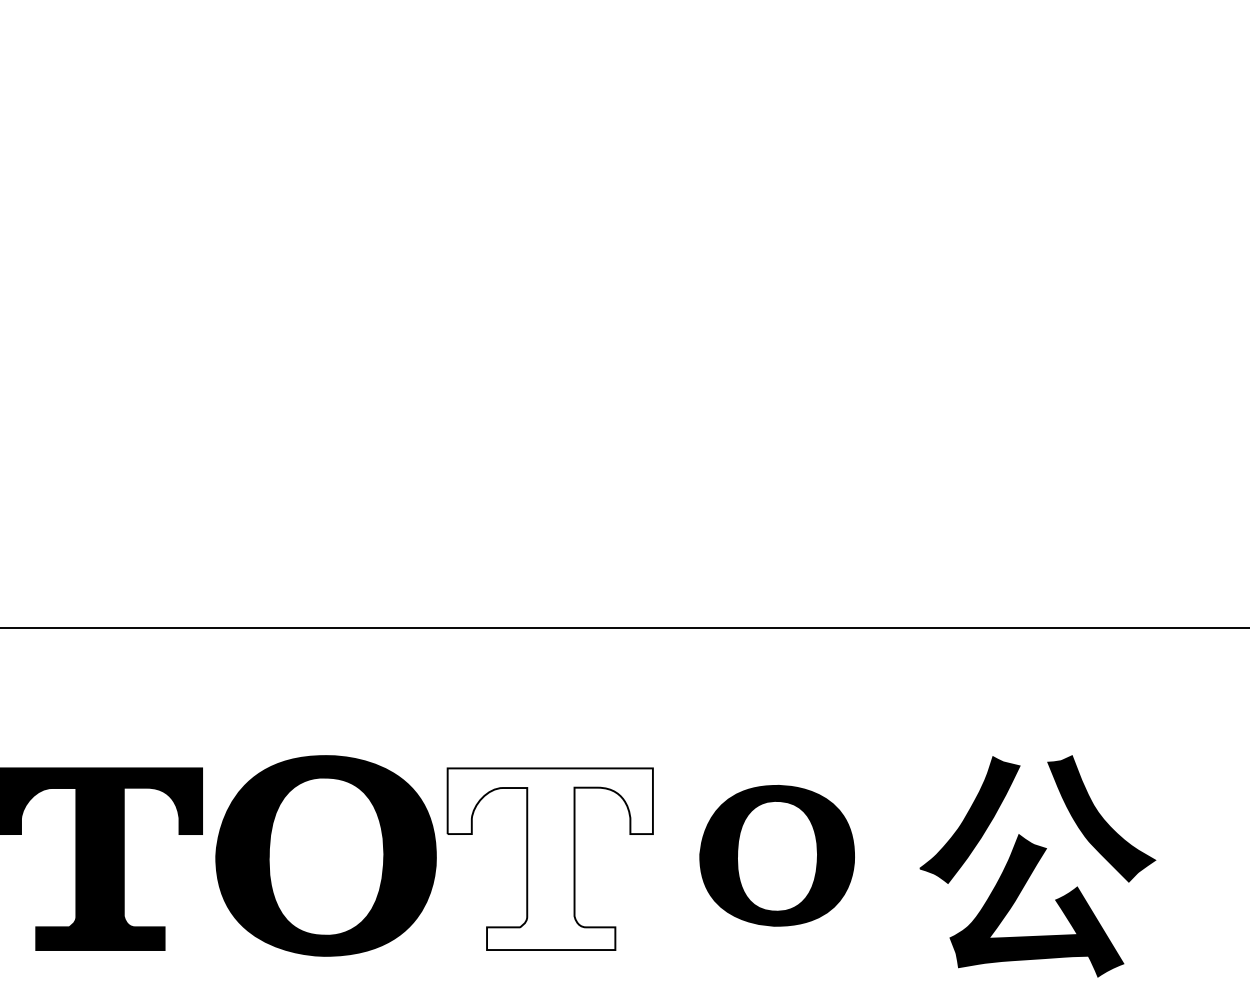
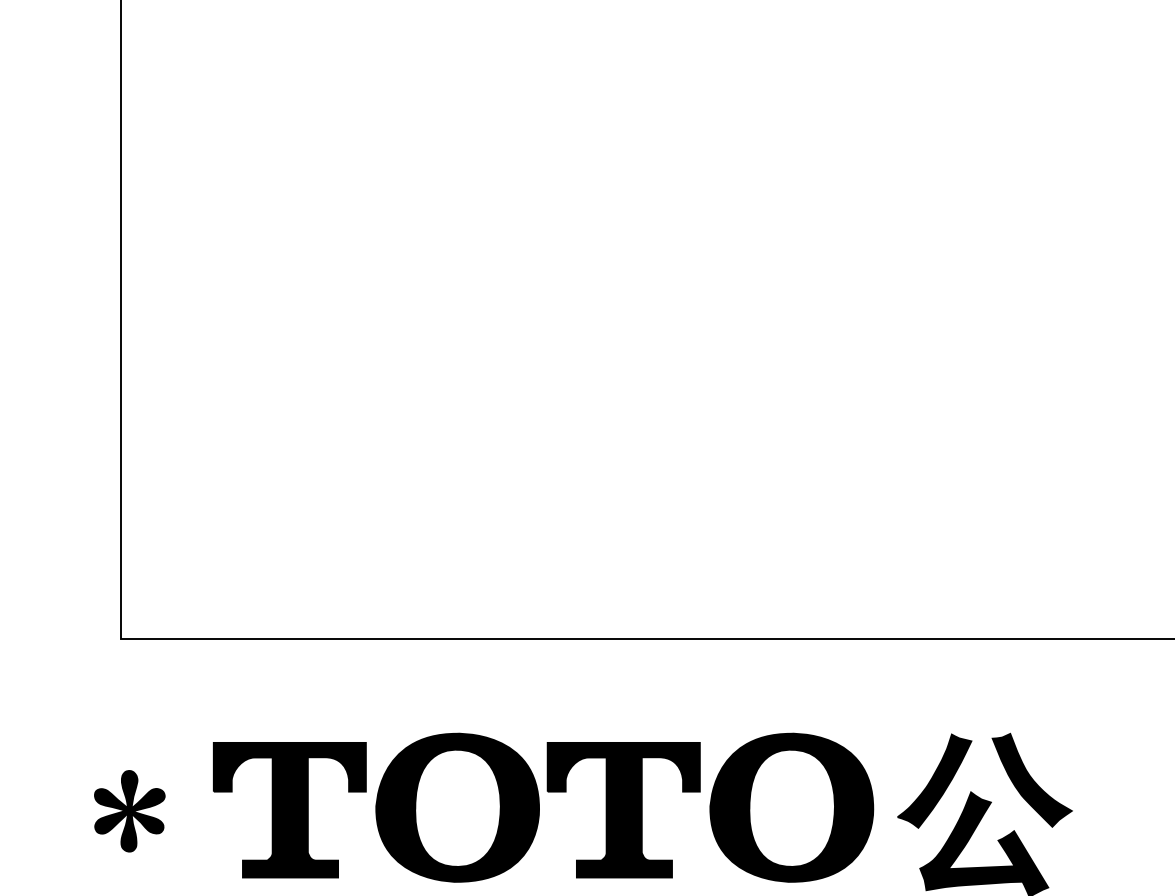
part: (776, 855) -> (791, 807), size x1.43
fill: (549, 858) -> (623, 809), added

